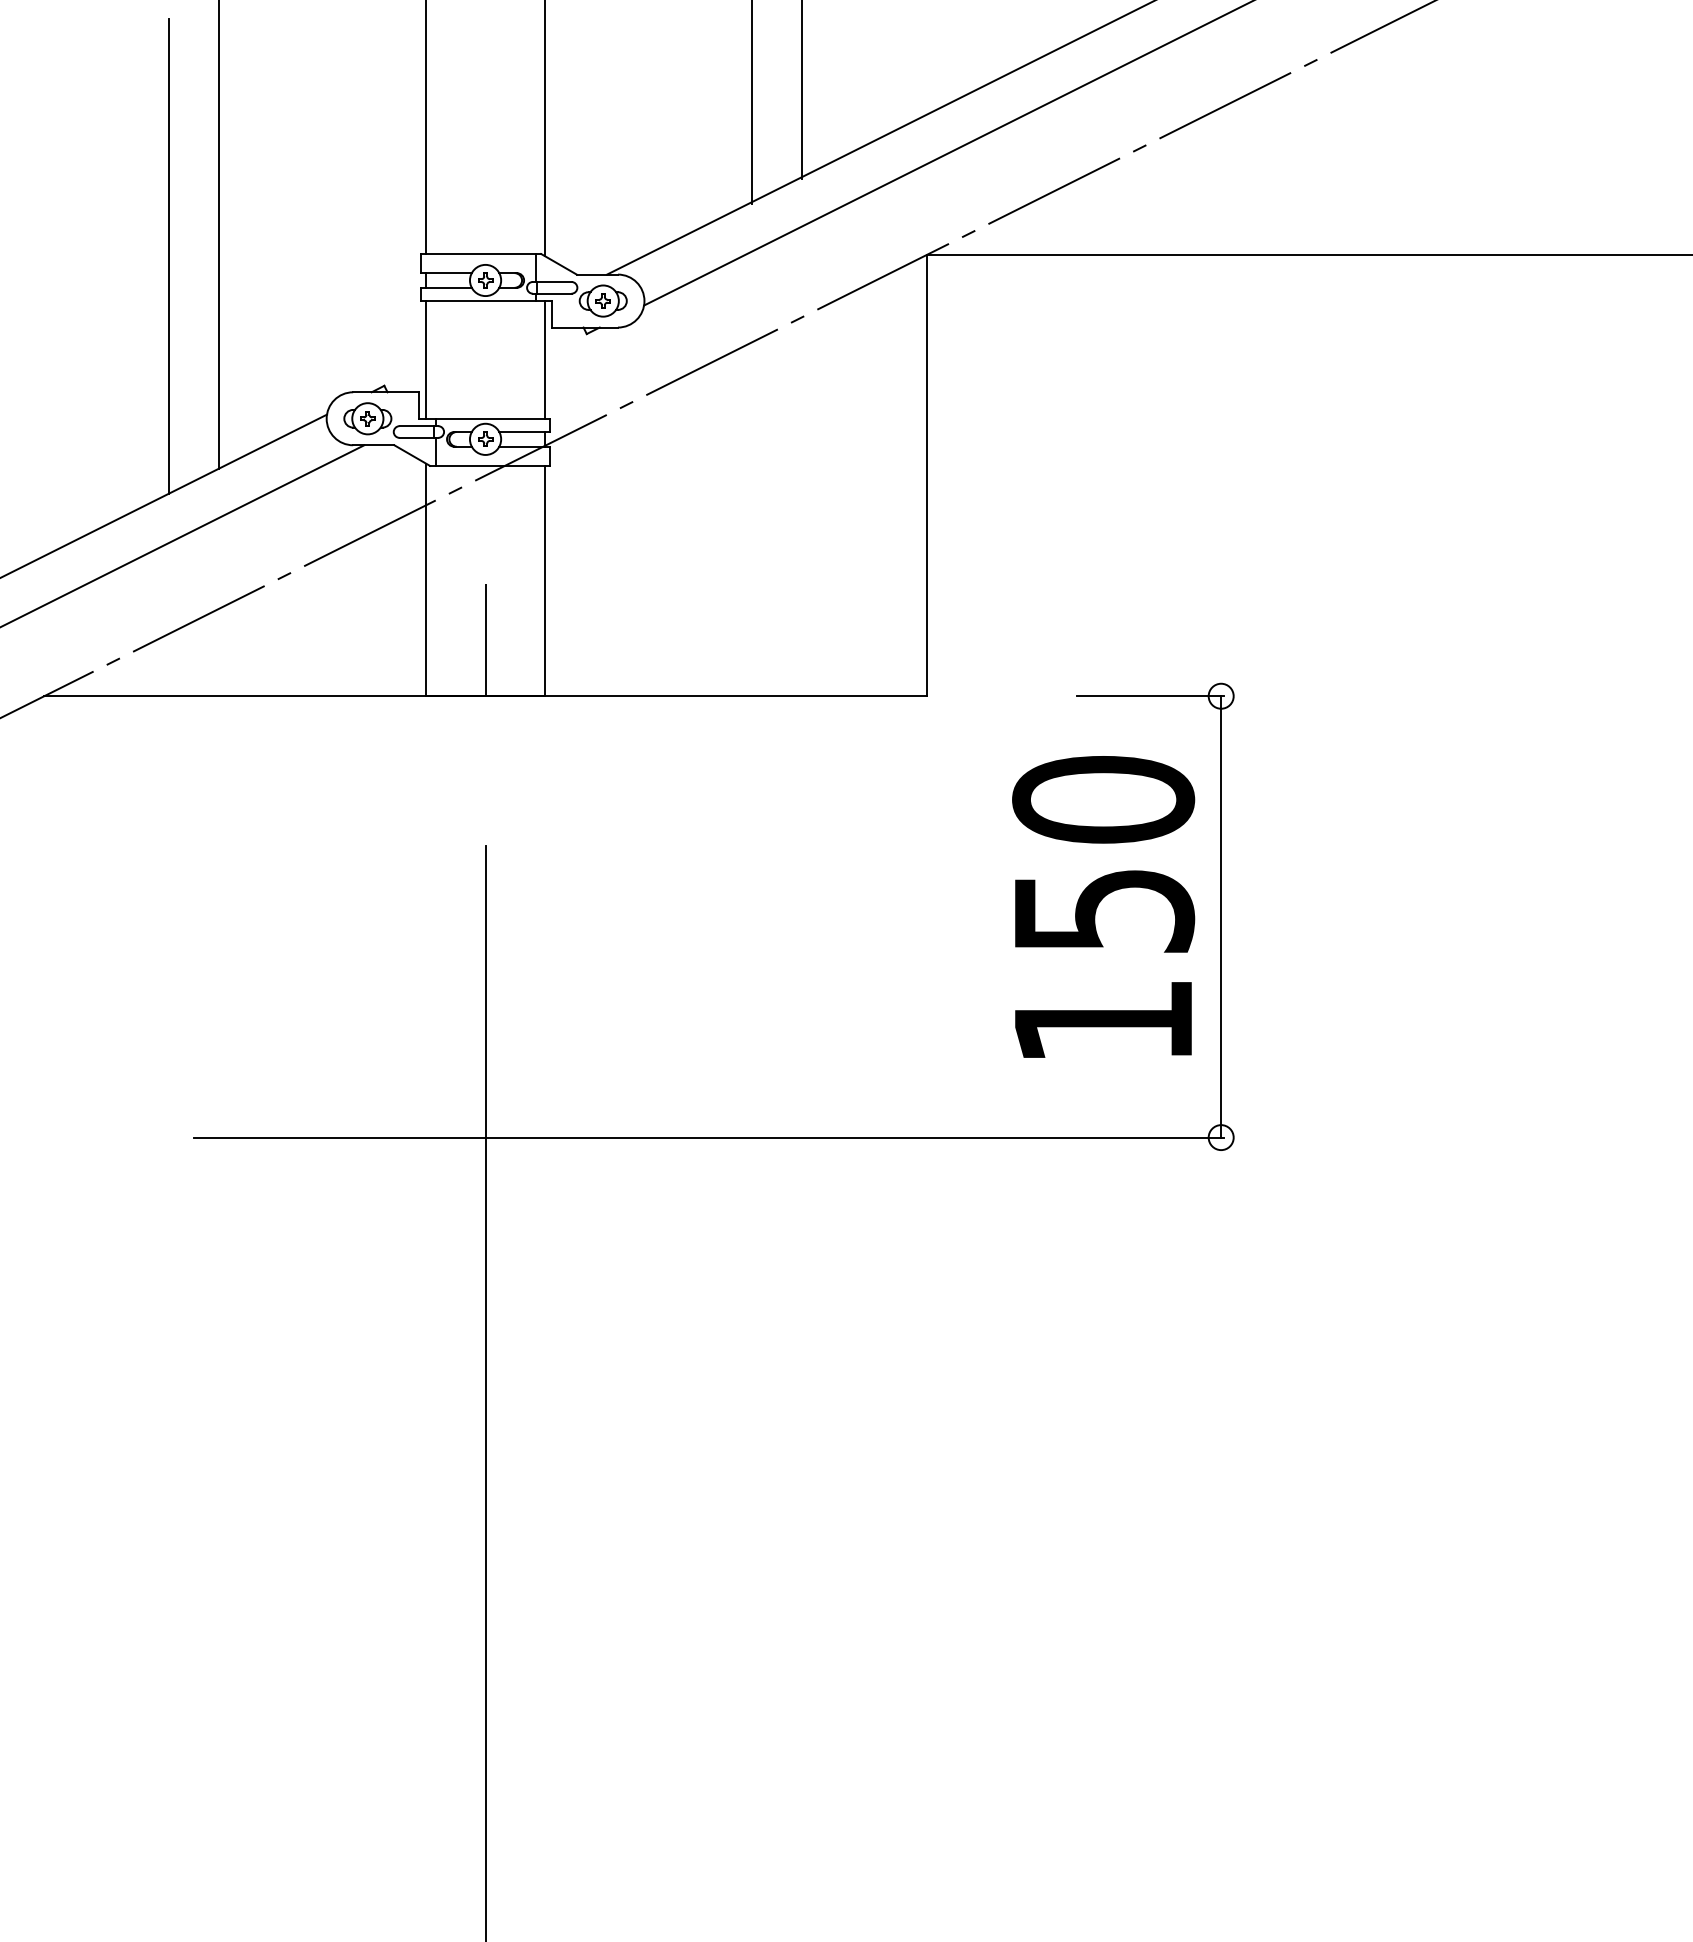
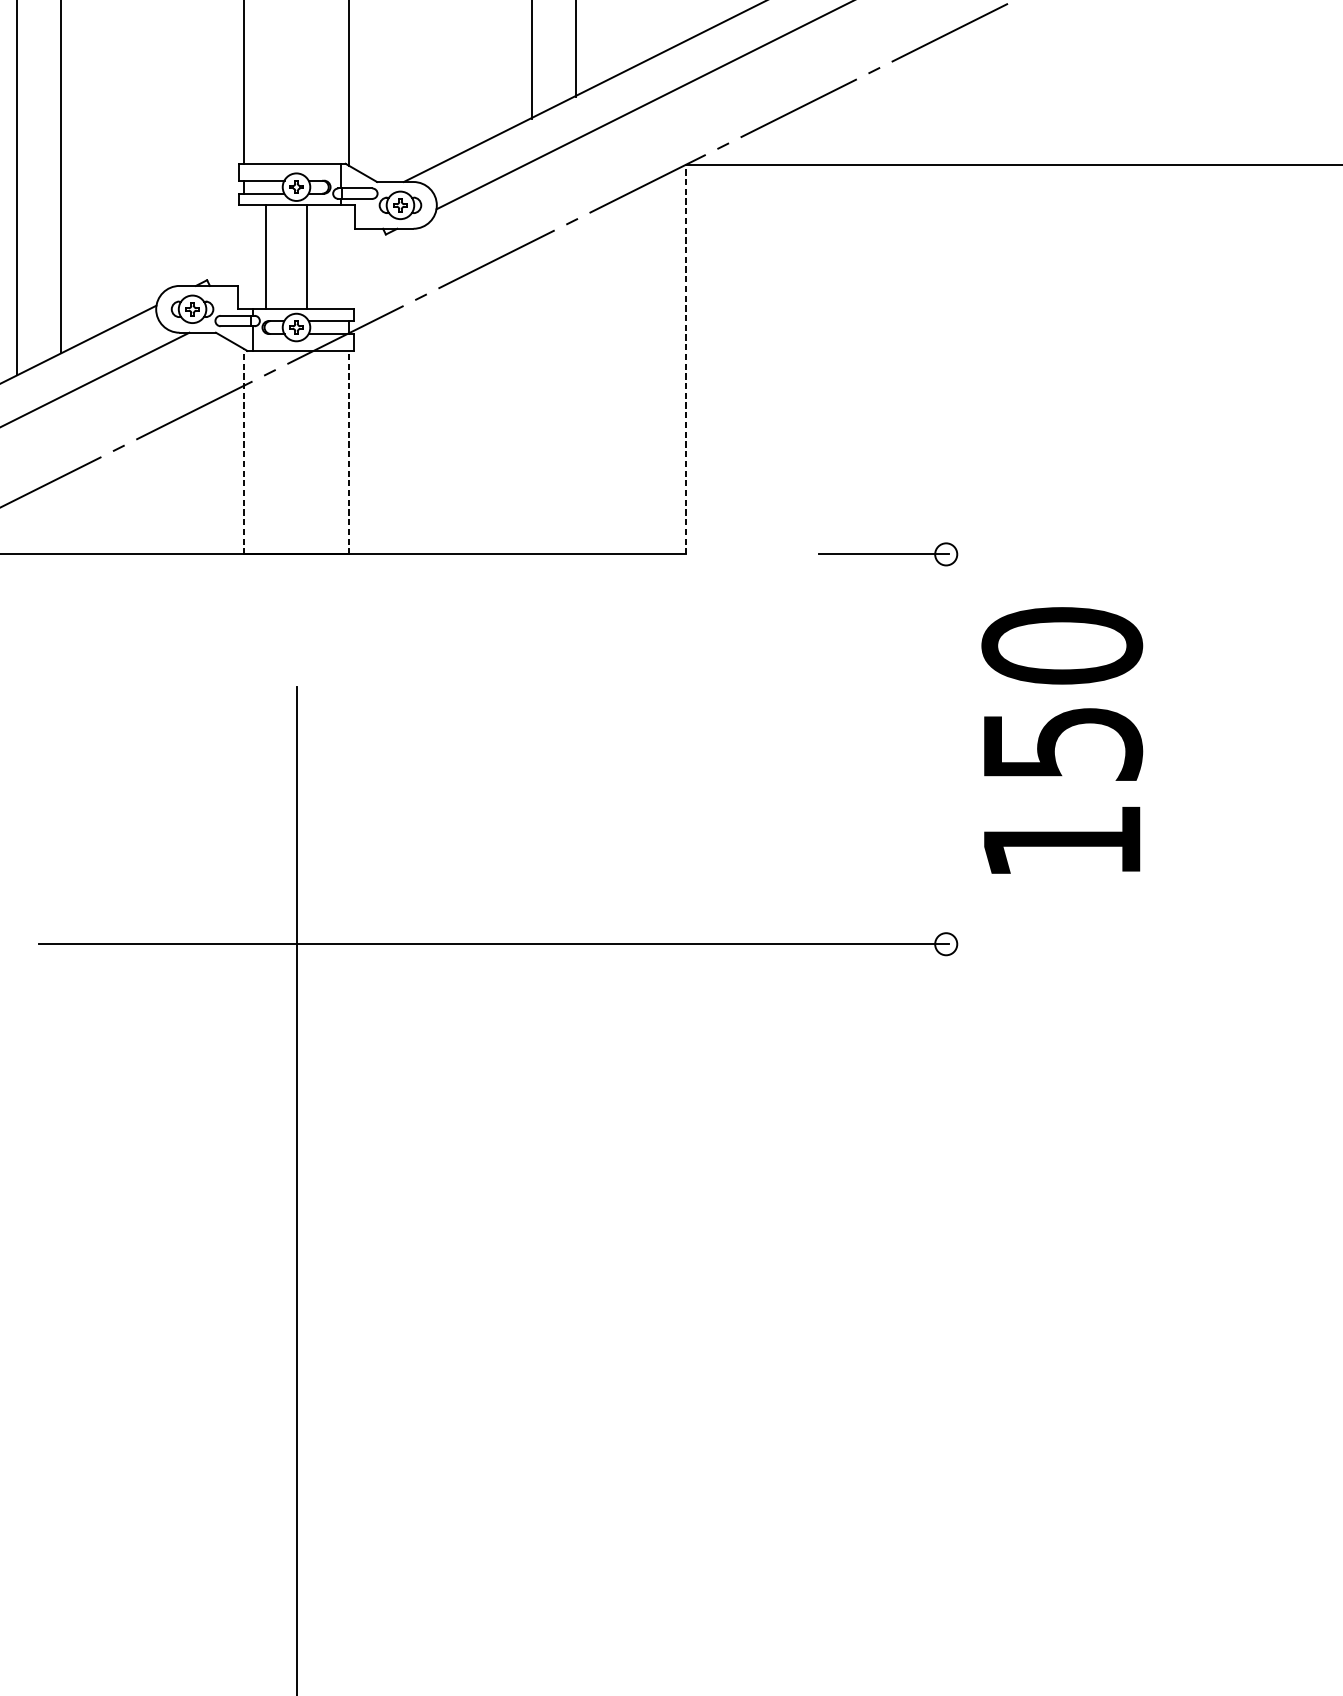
line: (426, 359) -> (307, 256), moved
line: (545, 359) -> (266, 256), moved
line: (926, 475) -> (685, 359), solid -> dashed
line: (426, 579) -> (244, 451), solid -> dashed
line: (545, 580) -> (349, 452), solid -> dashed
line: (485, 640) -> (296, 505), removed
text: (1103, 906) -> (1062, 740), moved
line: (1221, 916) -> (946, 748), removed

